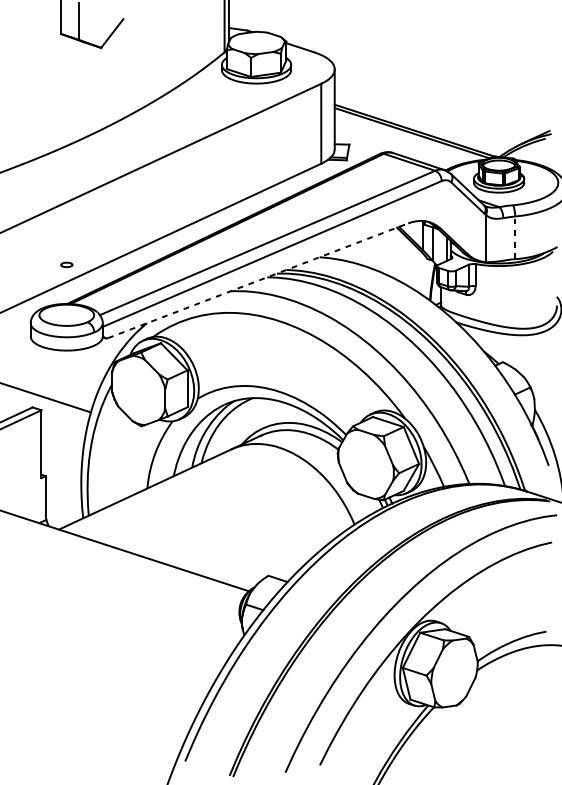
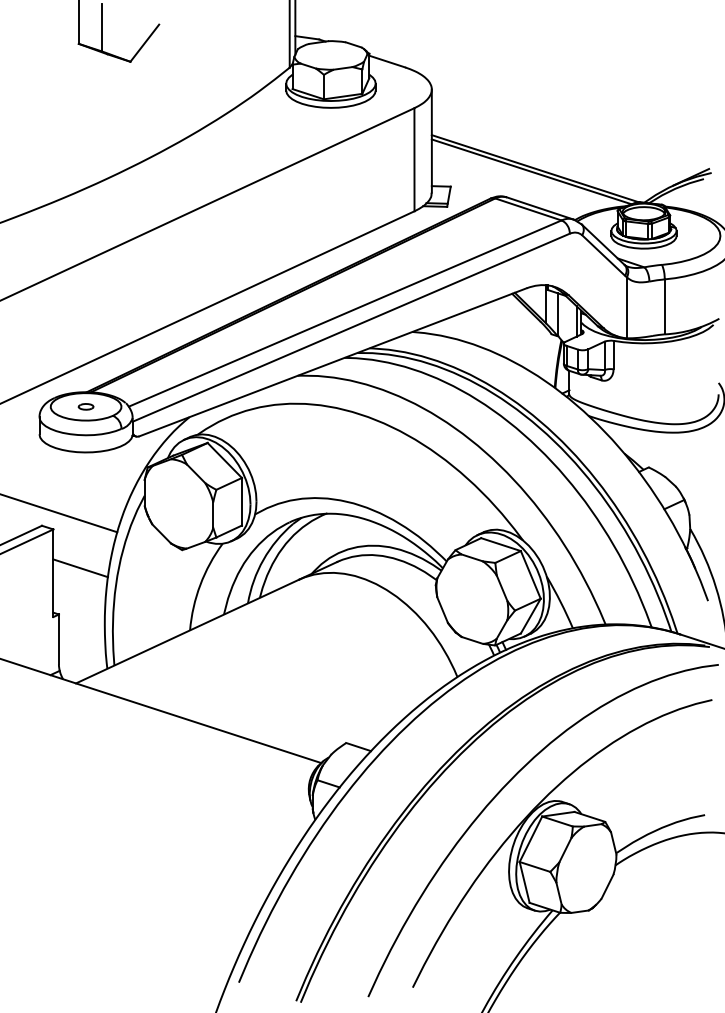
line: (515, 237) -> (664, 306), dashed -> solid
part: (66, 264) -> (85, 406), moved
line: (258, 280) -> (333, 362), dashed -> solid
line: (62, 440) -> (80, 568), added

